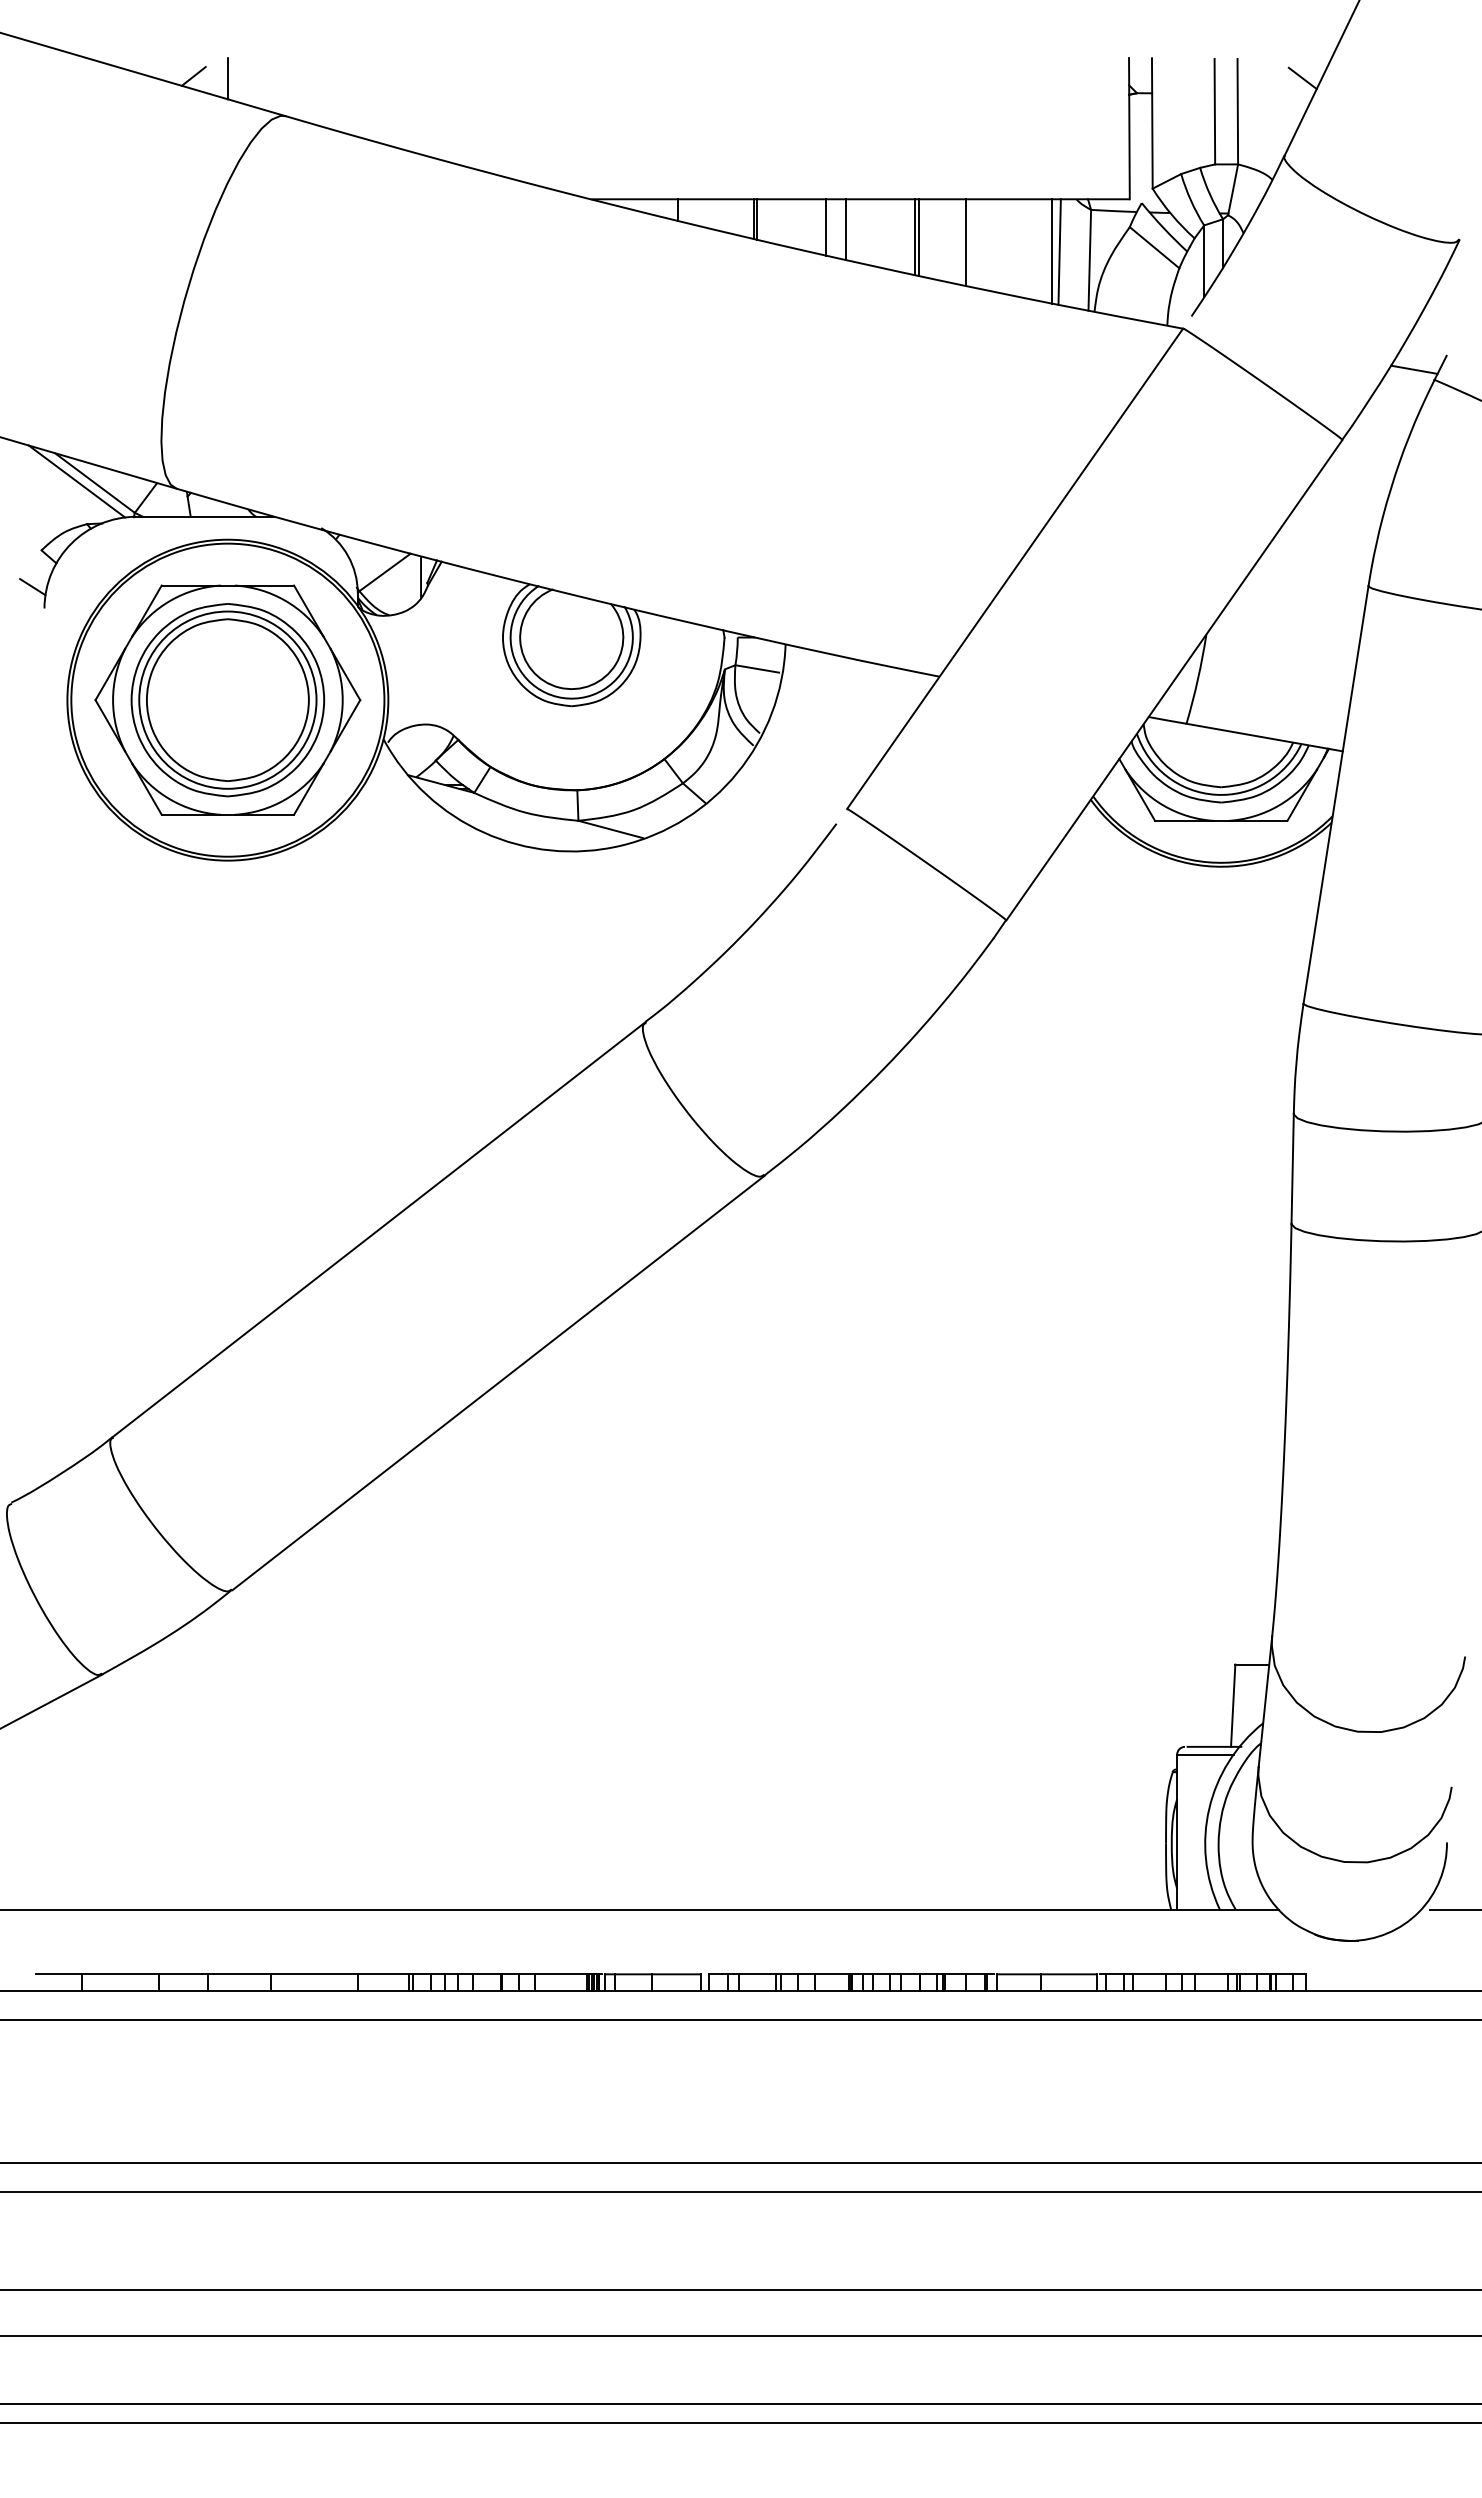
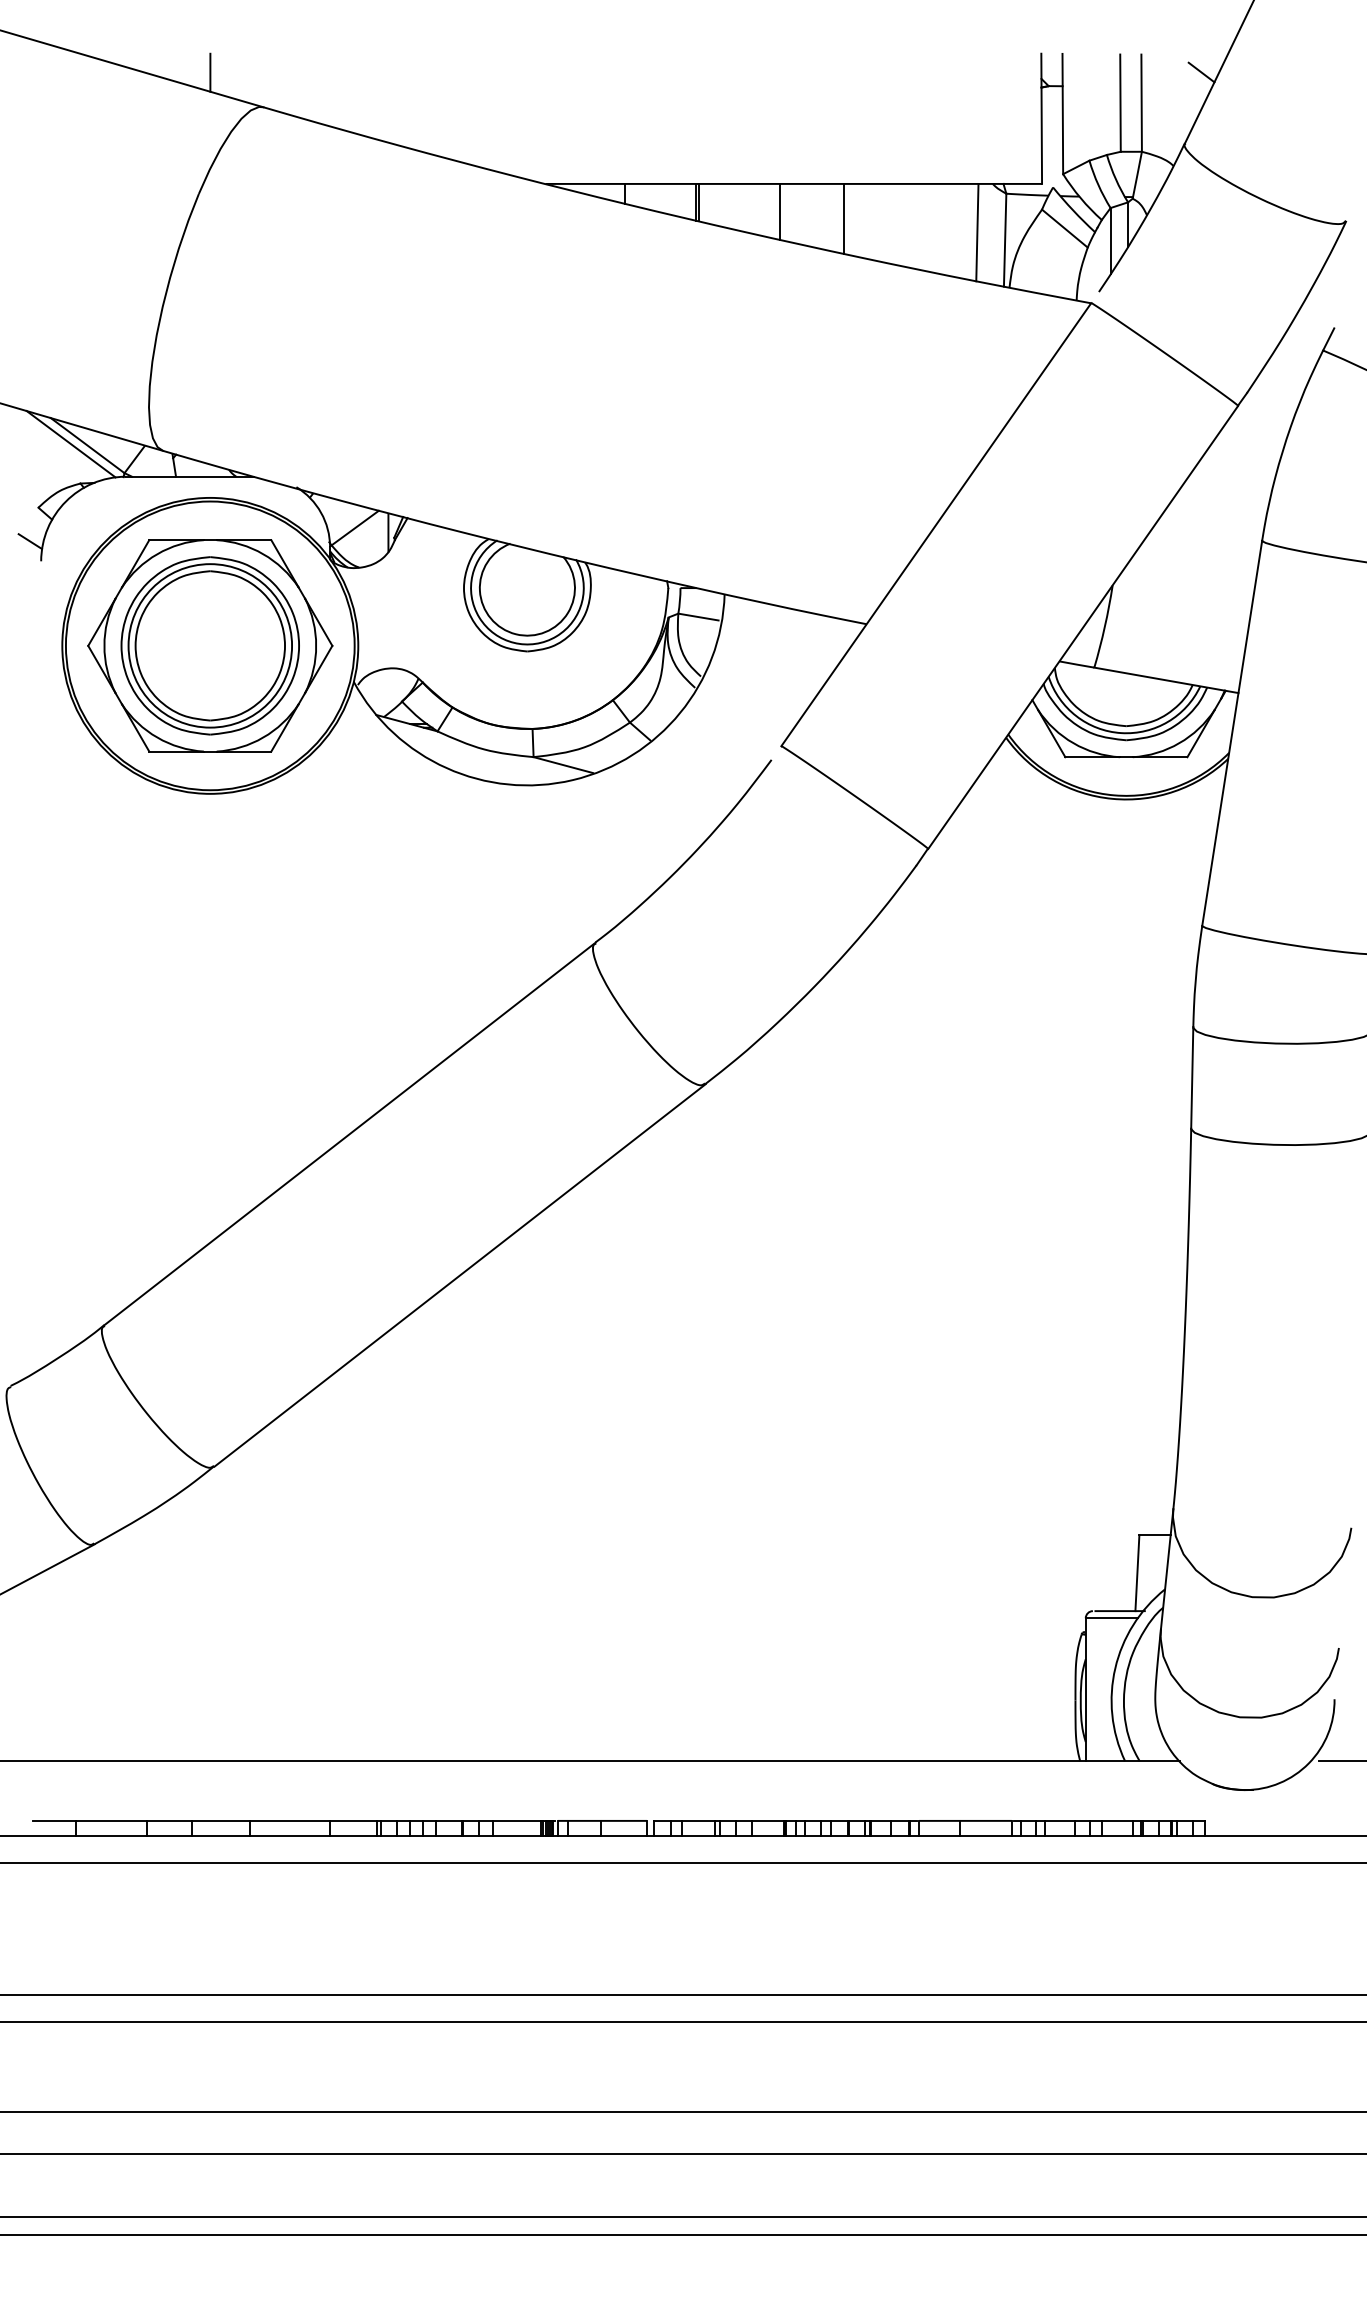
line: (193, 76) -> (178, 70), removed
line: (826, 227) -> (762, 209), removed
line: (918, 237) -> (847, 219), removed
line: (966, 242) -> (891, 223), removed
line: (1052, 251) -> (970, 232), removed
line: (1414, 369) -> (1304, 340), removed

